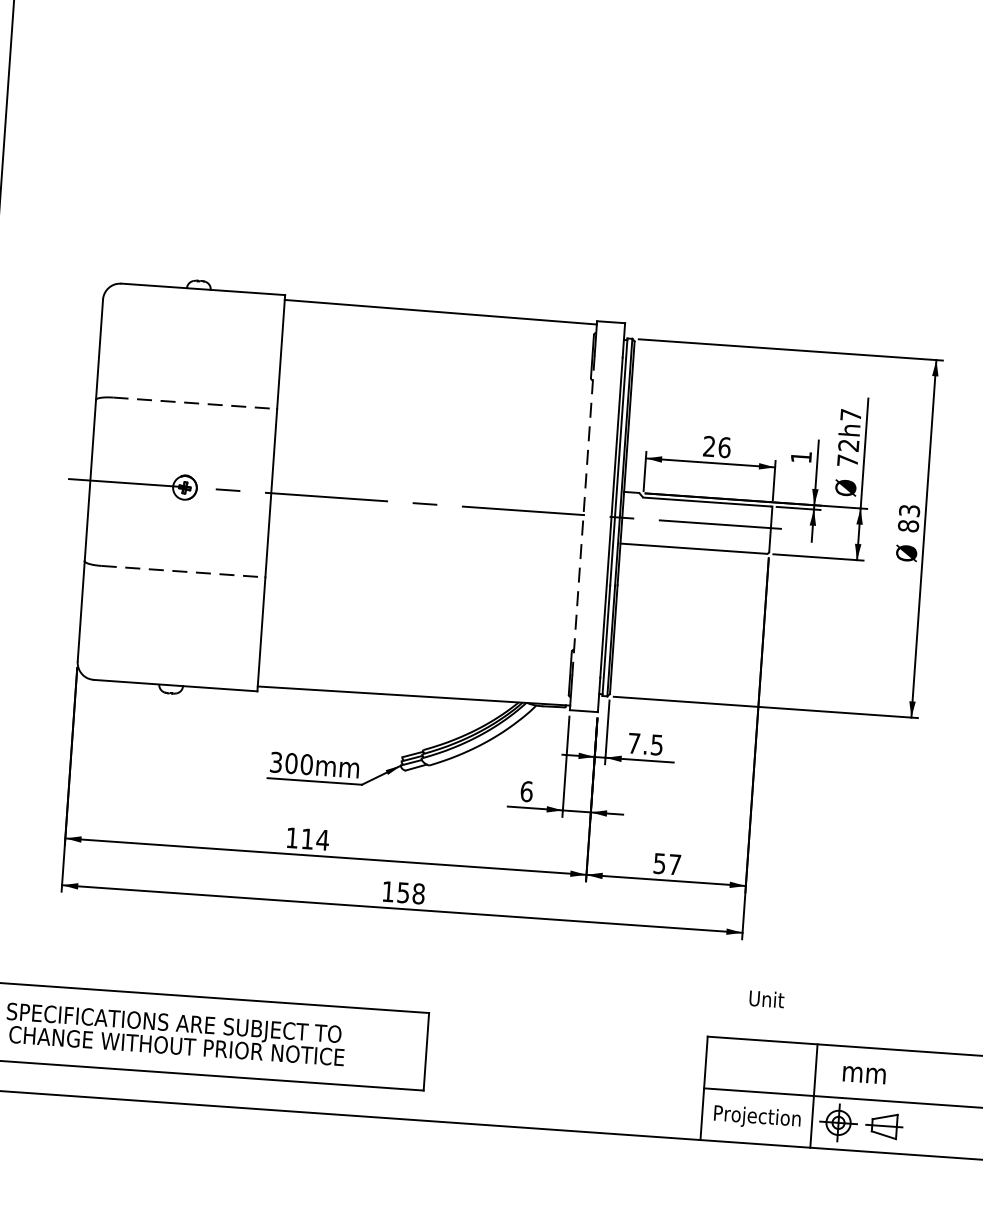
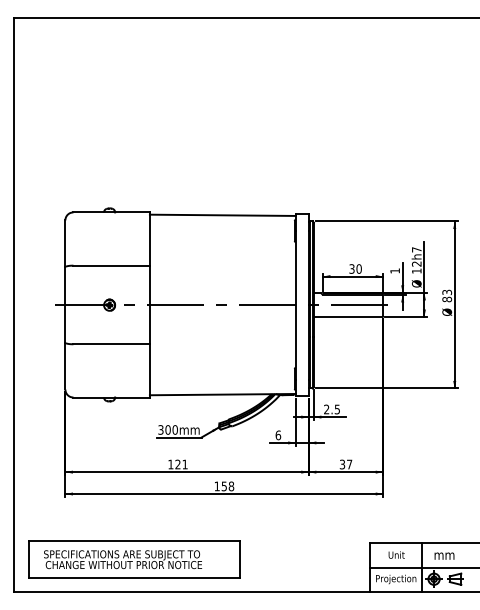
line: (197, 403) -> (112, 265), dashed -> solid
text: (716, 445) -> (355, 268), 26 -> 30
text: (847, 459) -> (416, 270), 72 -> 12
line: (582, 516) -> (295, 305), dashed -> solid
line: (185, 572) -> (112, 344), dashed -> solid
text: (633, 743) -> (326, 409), 7.5 -> 2.5
text: (315, 839) -> (181, 464), 114 -> 121
text: (659, 861) -> (342, 463), 57 -> 37
text: (766, 997) -> (396, 554), moved

